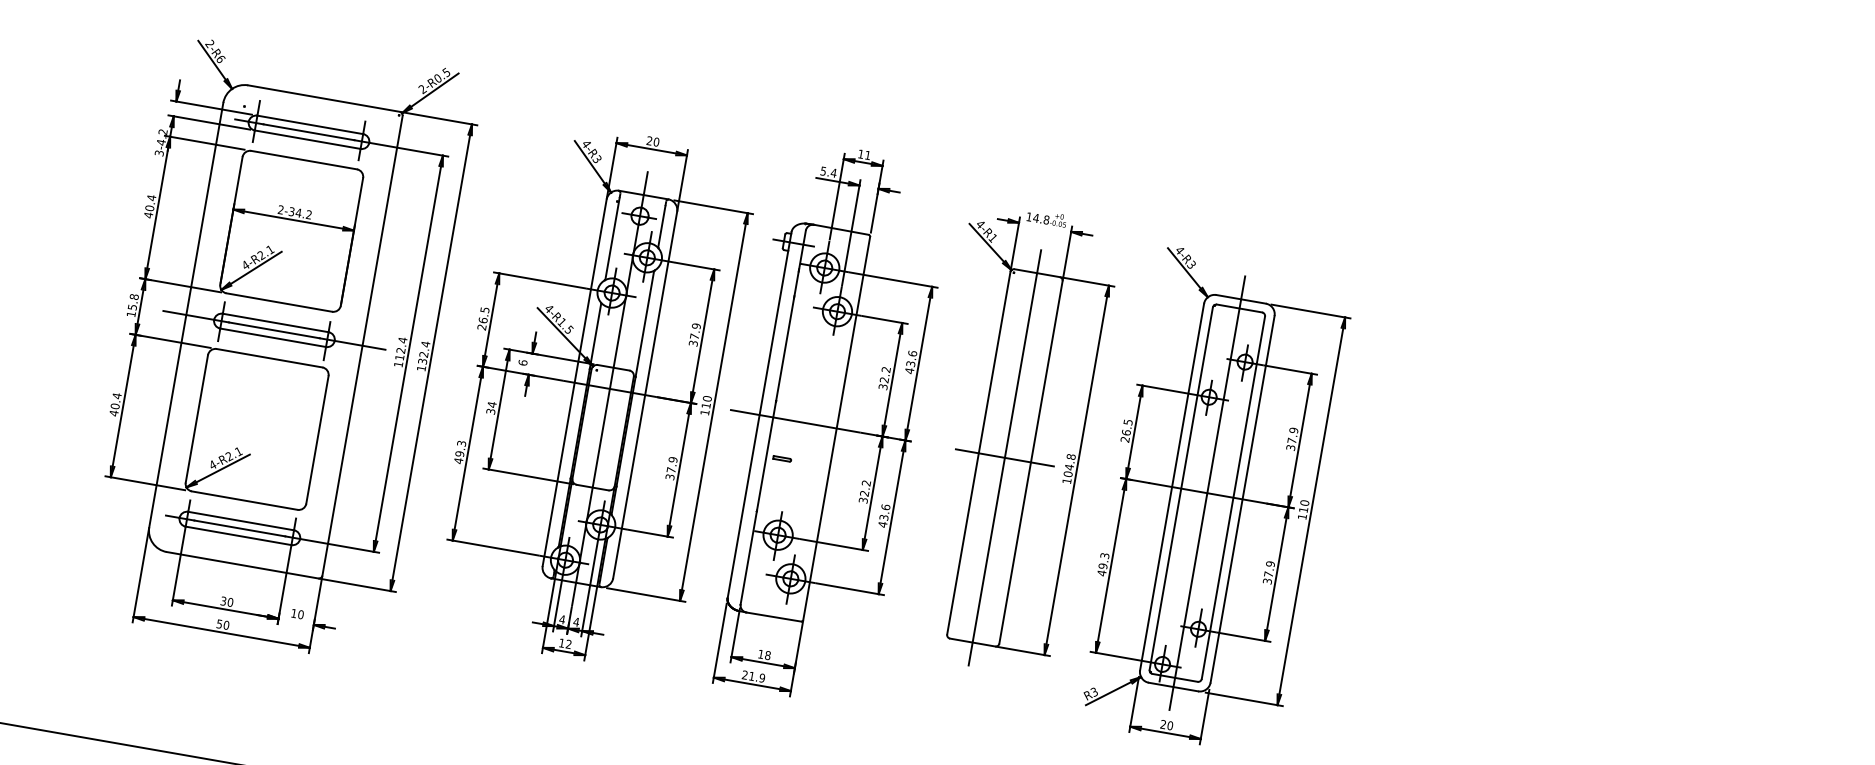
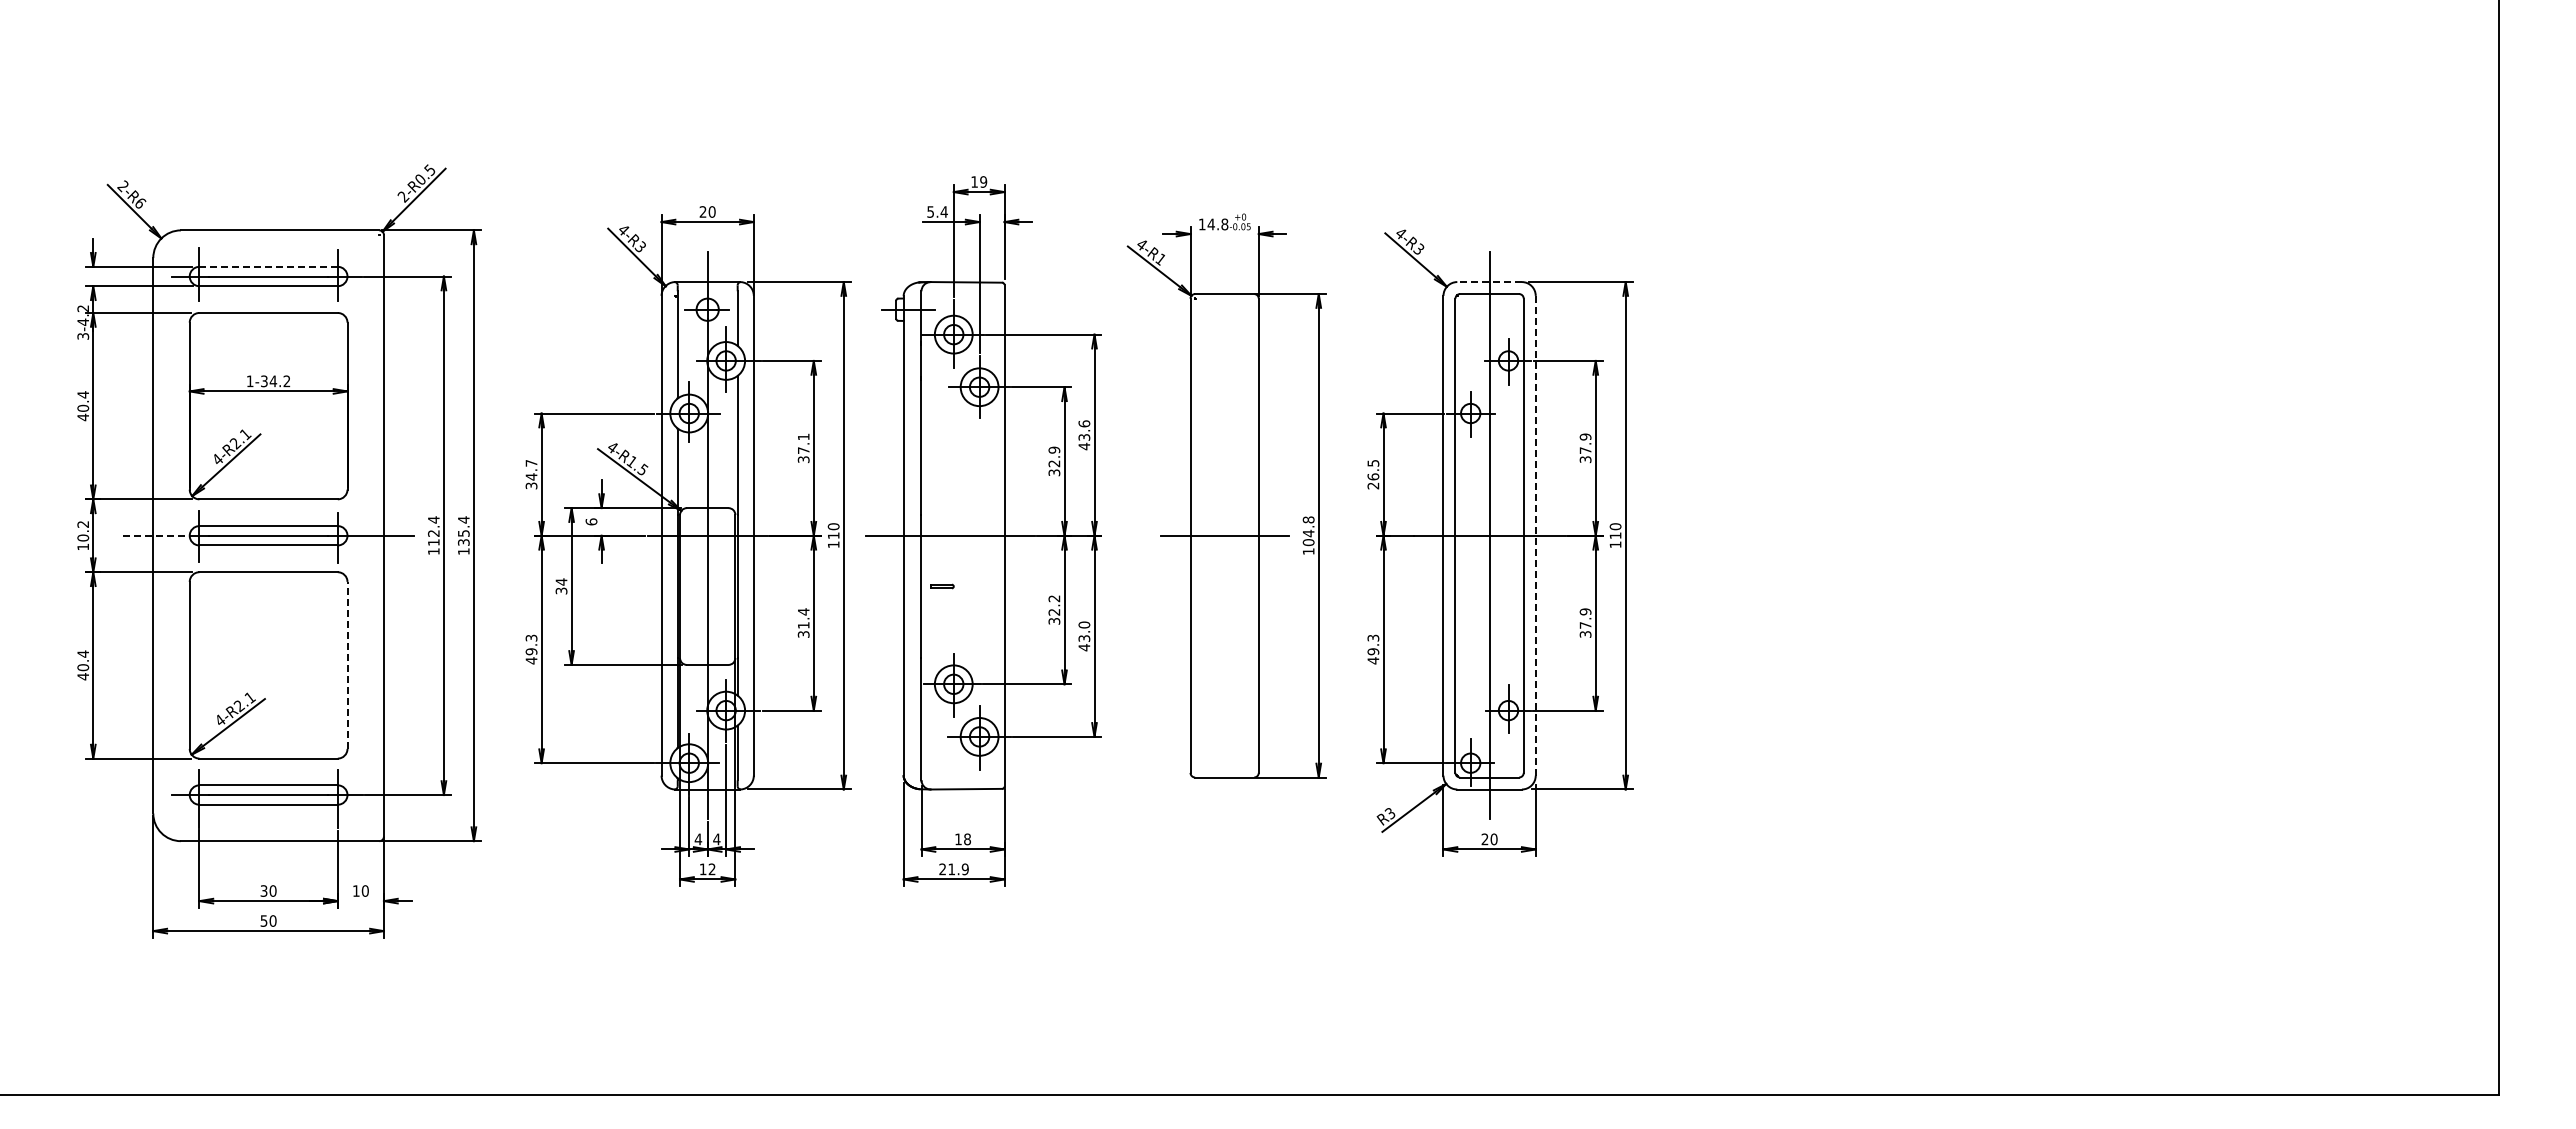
line: (310, 124) -> (268, 266), solid -> dashed
text: (867, 155) -> (983, 181), 11 -> 19
text: (280, 209) -> (249, 380), 2-34.2 -> 1-34.2
line: (1241, 299) -> (1489, 282), solid -> dashed
text: (133, 302) -> (83, 531), 15.8 -> 10.2
line: (189, 315) -> (157, 535), solid -> dashed
text: (483, 318) -> (531, 474), 26.5 -> 34.7
text: (696, 325) -> (803, 436), 37.9 -> 37.1
text: (423, 354) -> (463, 533), 132.4 -> 135.4
text: (886, 369) -> (1054, 449), 32.2 -> 32.9
line: (317, 439) -> (347, 664), solid -> dashed
line: (1004, 457) -> (1224, 535), removed
text: (672, 464) -> (803, 618), 37.9 -> 31.4
line: (1242, 499) -> (1535, 535), solid -> dashed
text: (885, 506) -> (1083, 624), 43.6 -> 43.0

